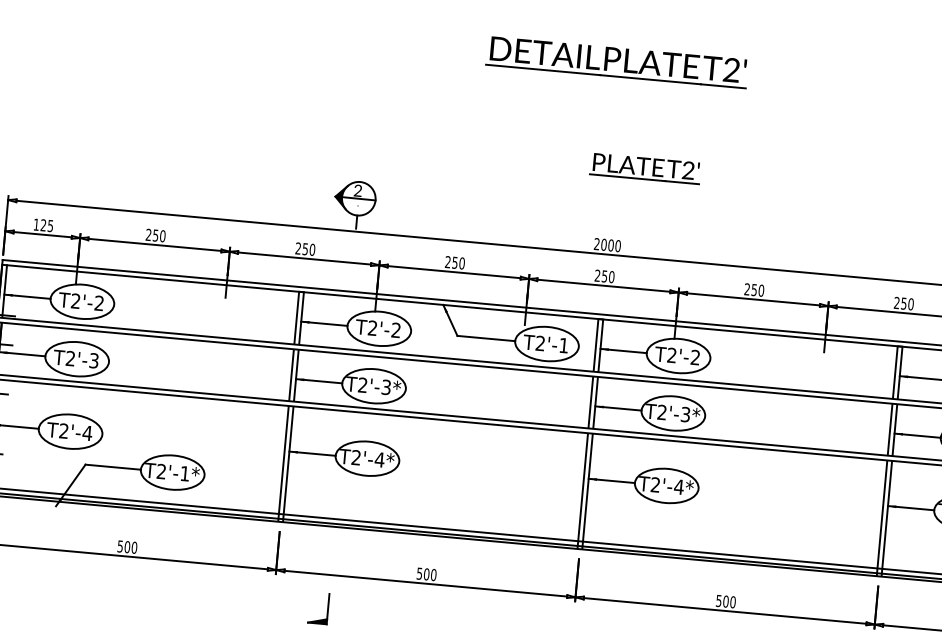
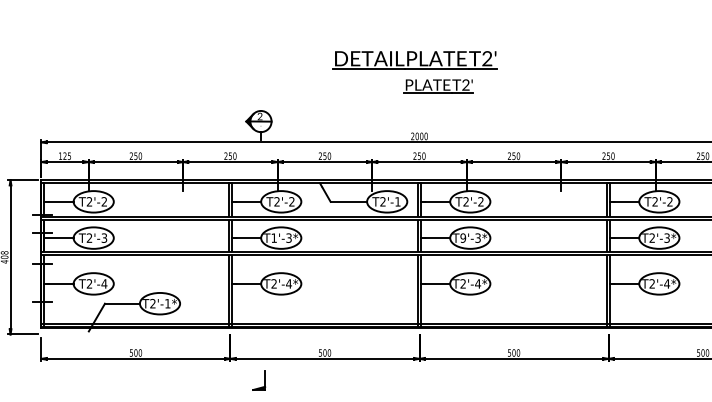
part: (616, 62) -> (414, 60), moved
text: (361, 384) -> (273, 237), T2'-3* -> T1'-3*
text: (662, 411) -> (463, 237), T2'-3* -> T9'-3*

